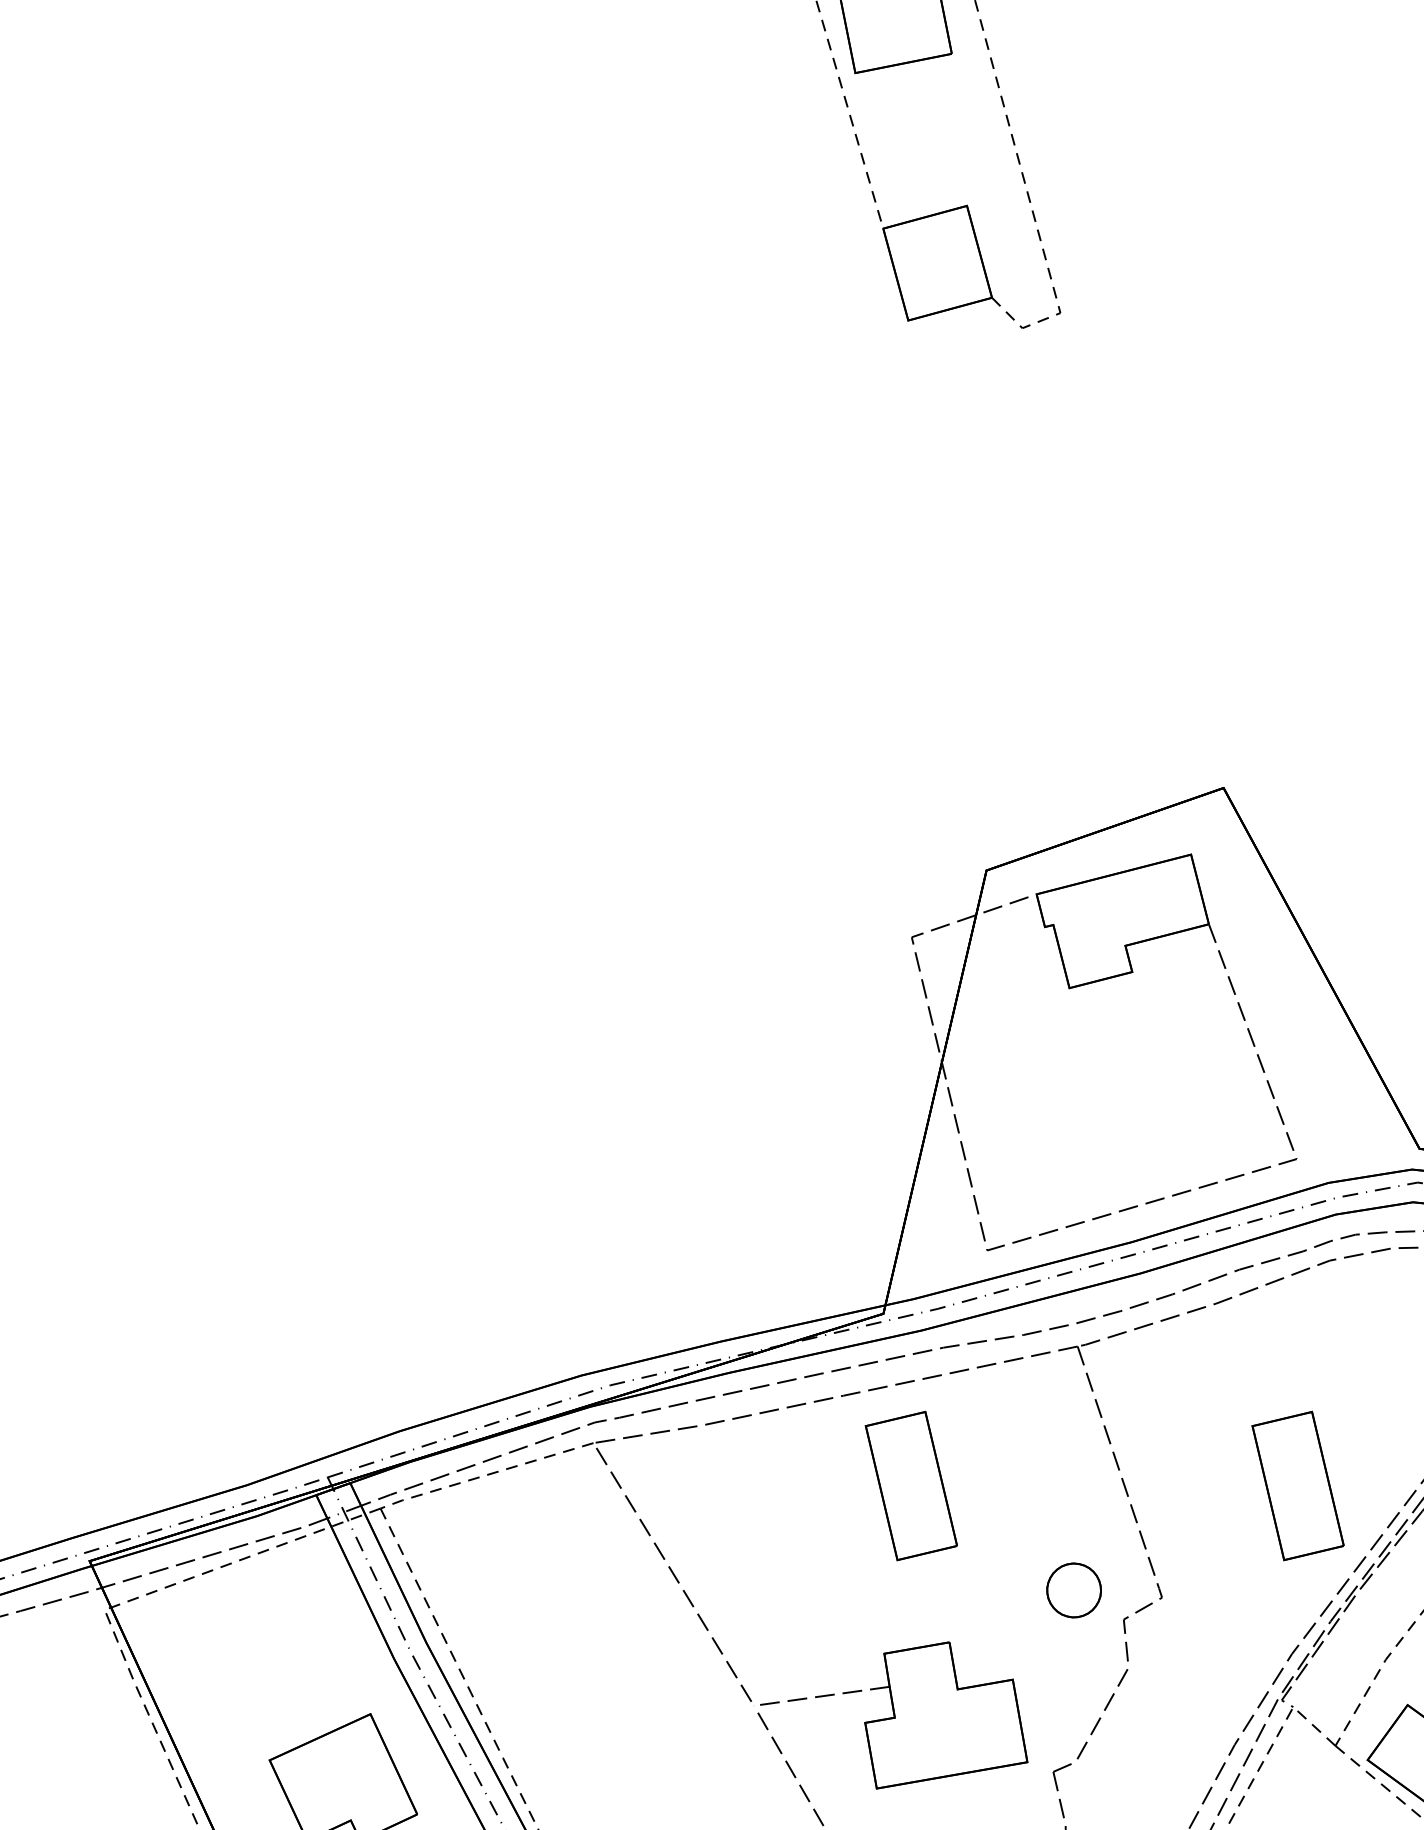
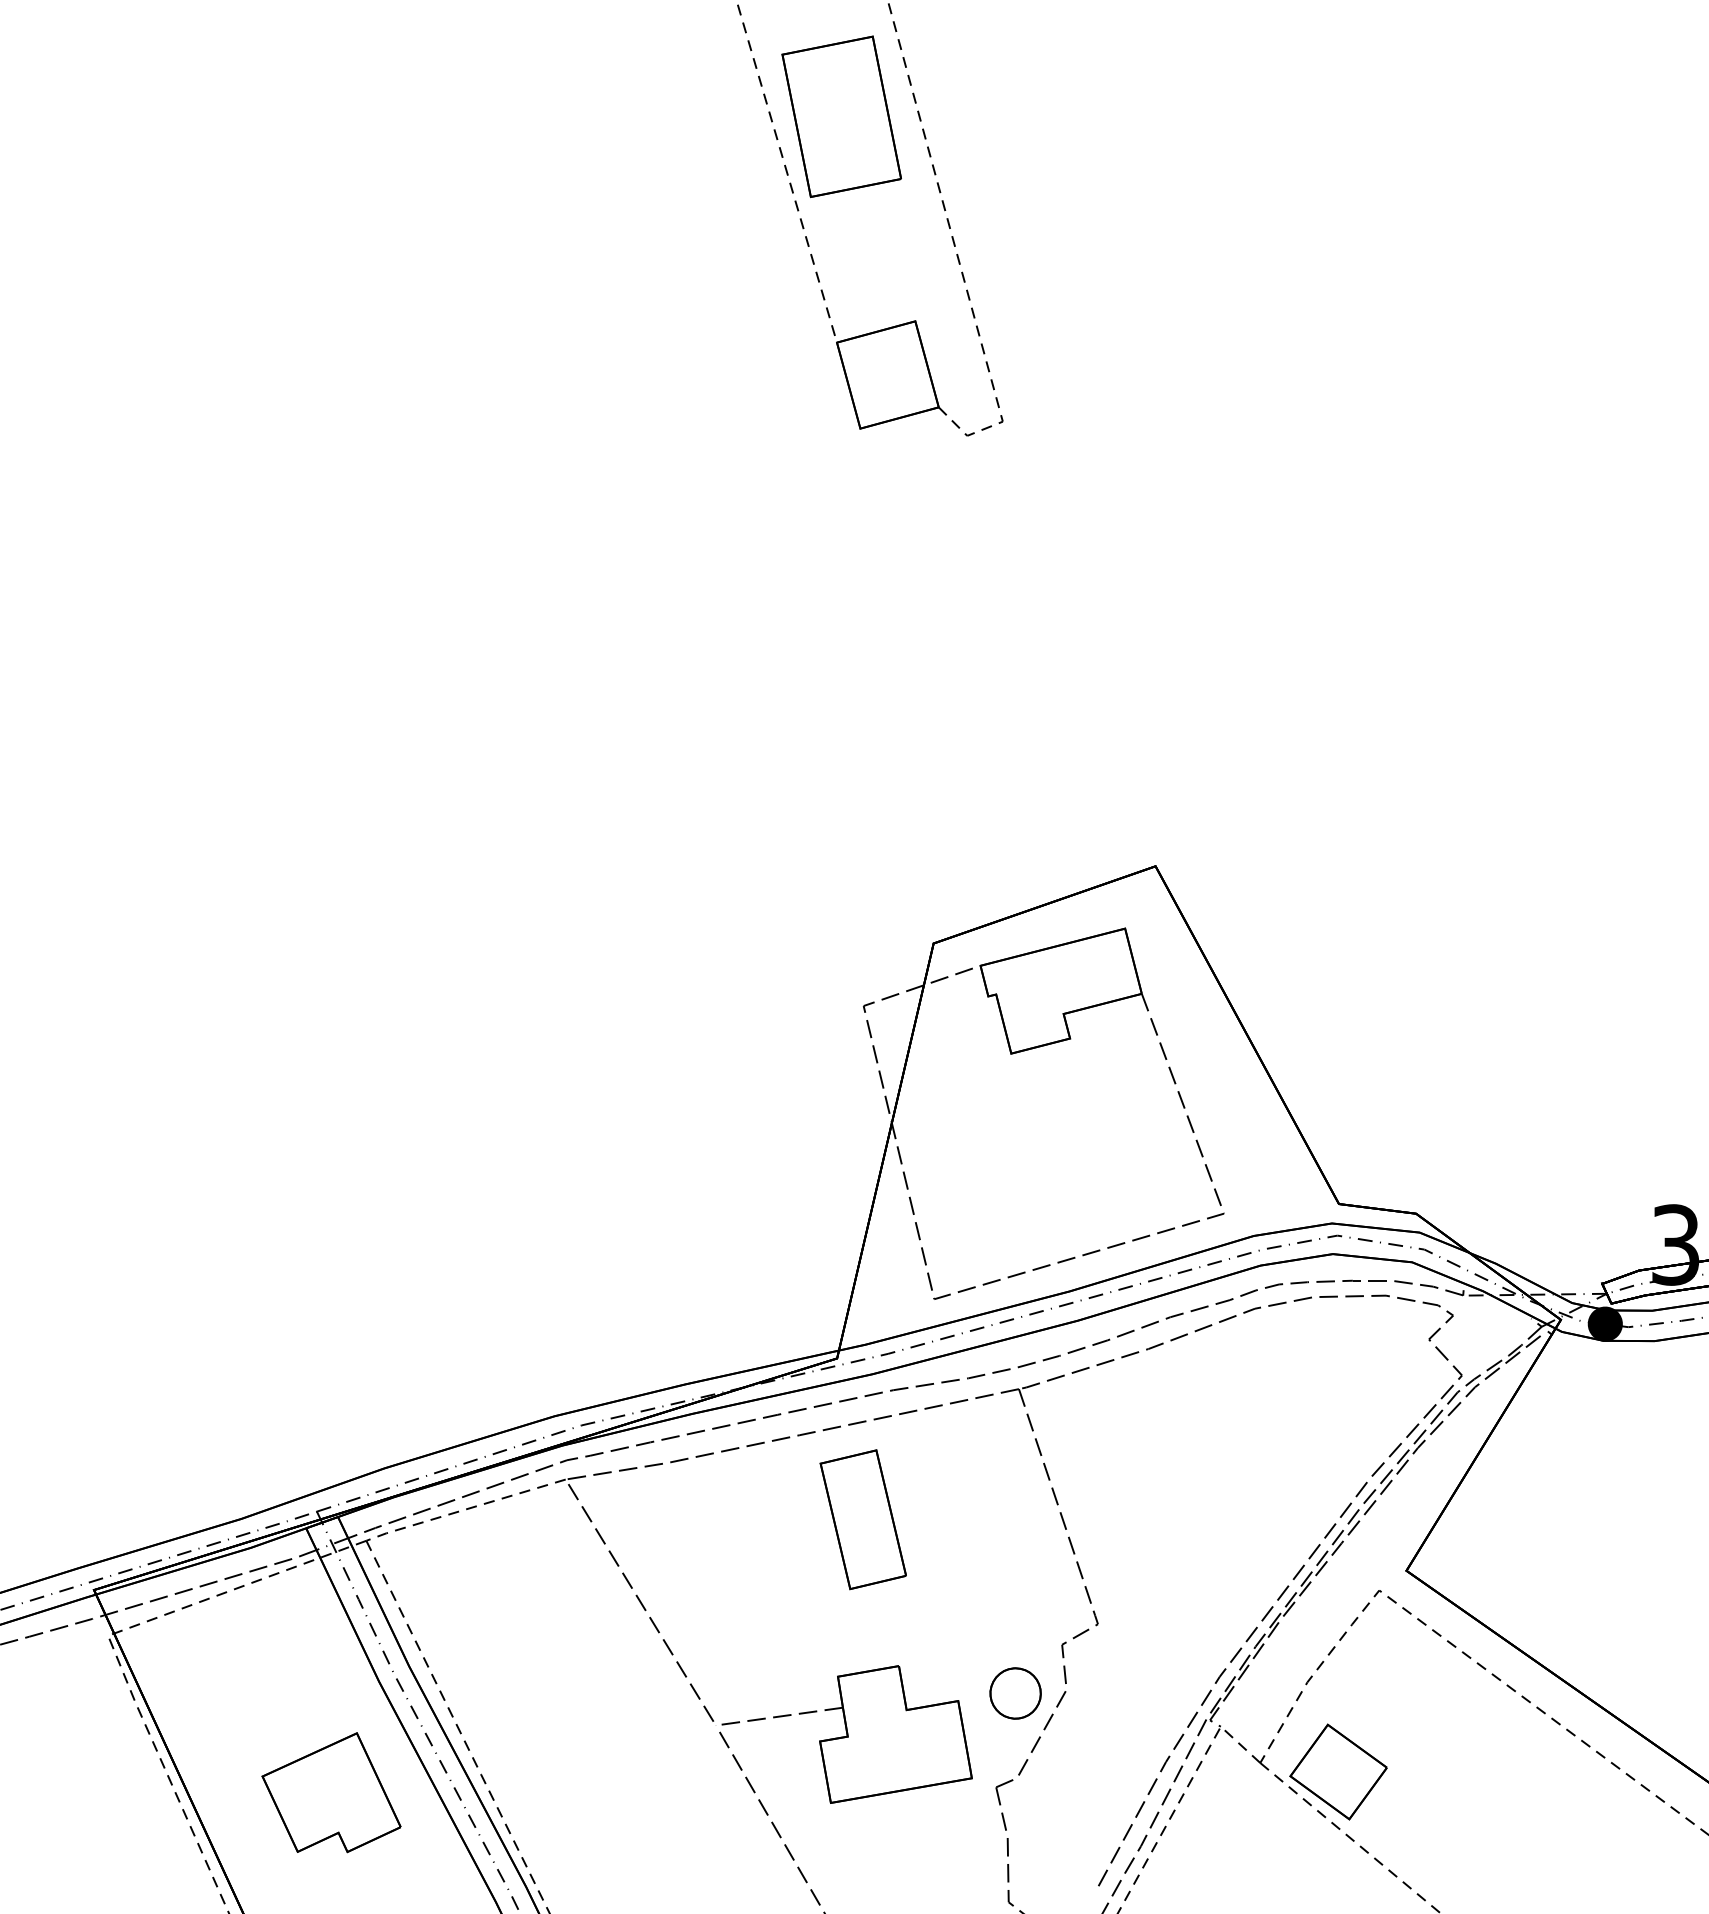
part: (1297, 1485) -> (1224, 1519), removed
part: (1073, 1590) -> (1015, 1693), moved

